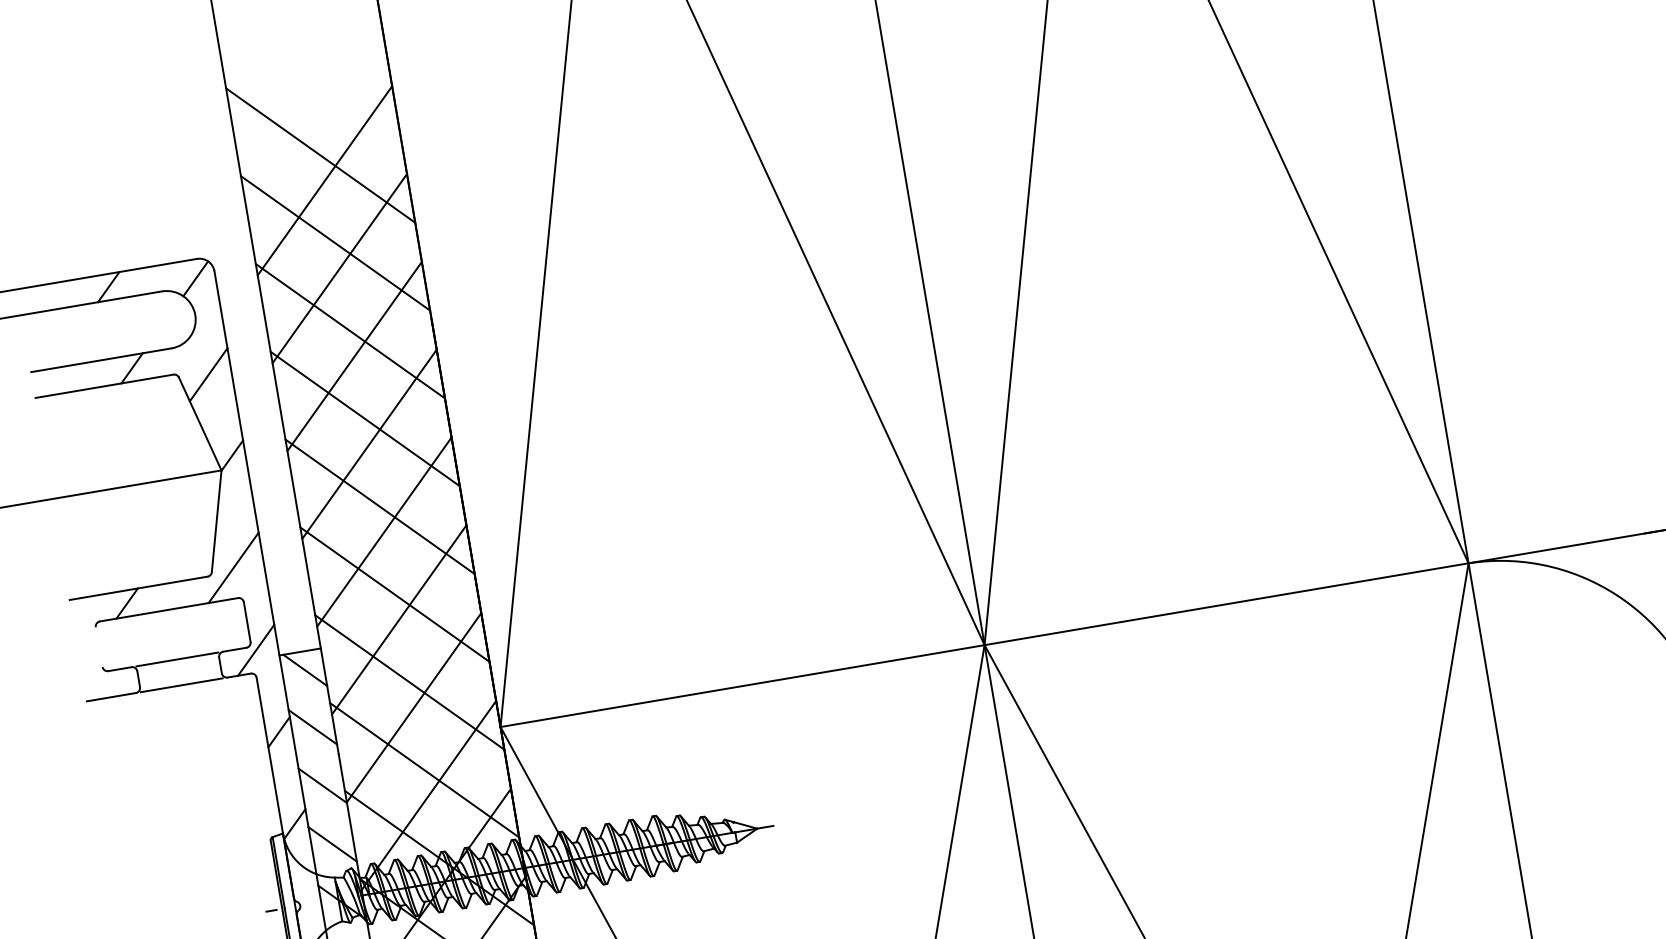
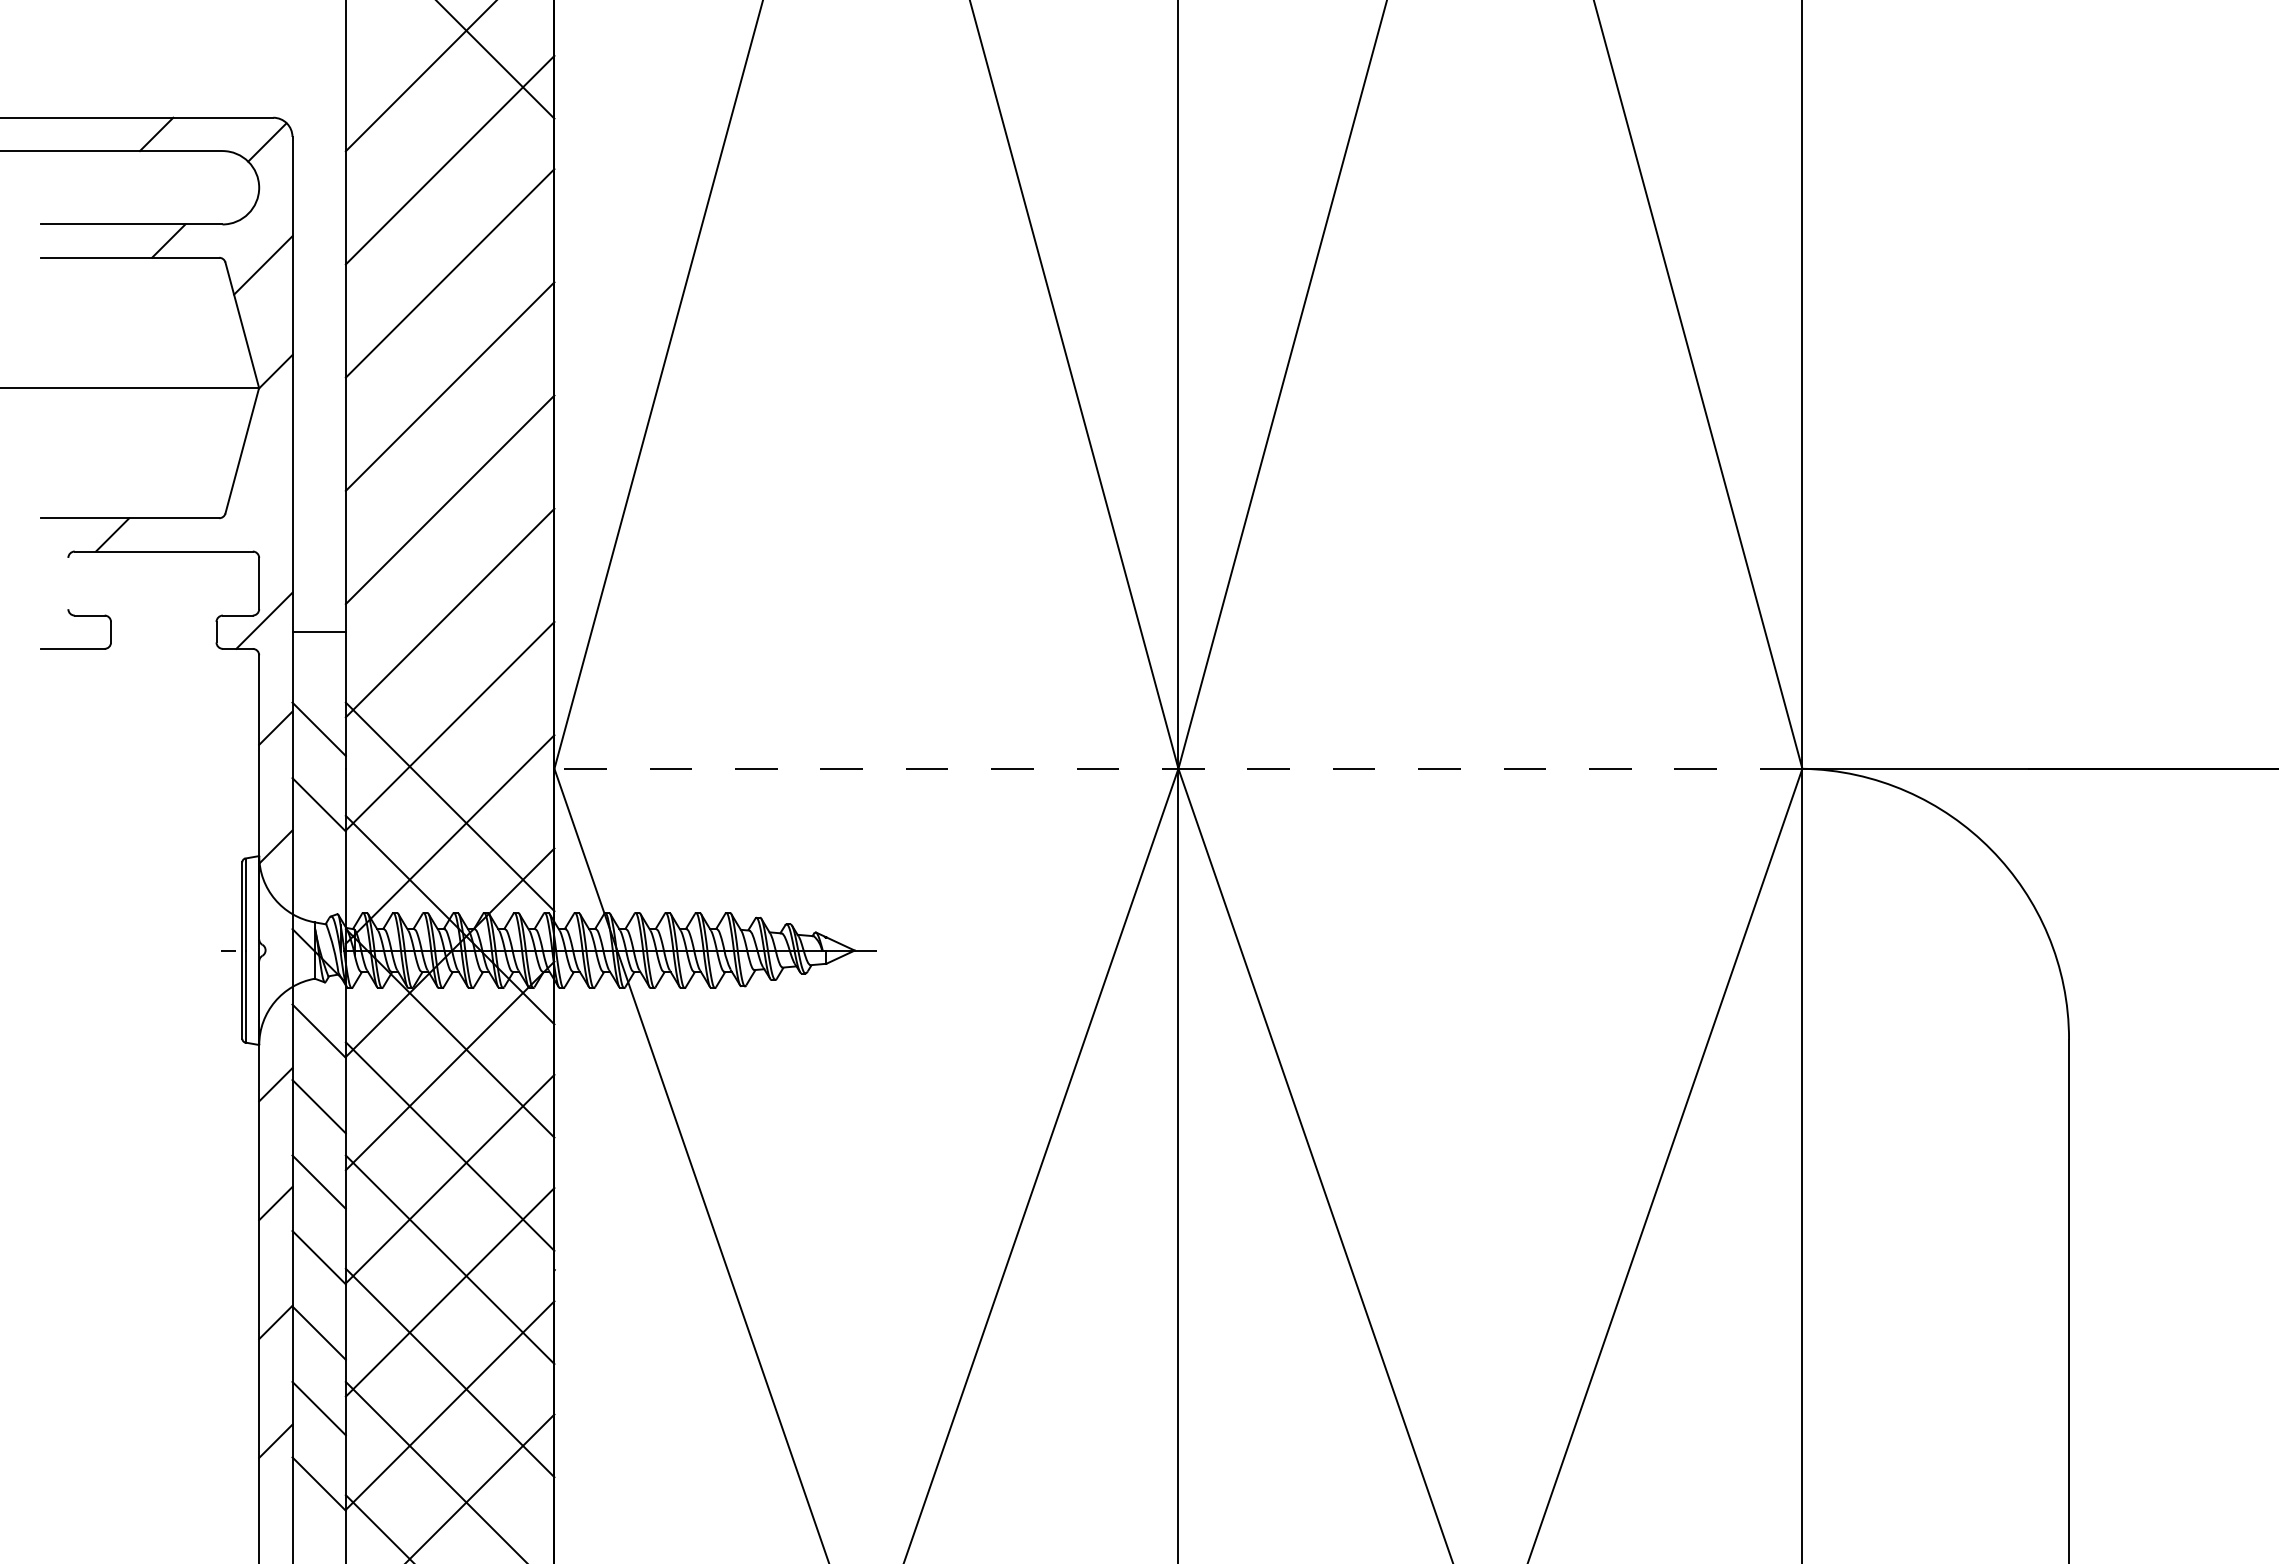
line: (335, 243) -> (449, 127), removed
line: (349, 331) -> (449, 240), removed
line: (364, 418) -> (449, 353), removed
line: (379, 506) -> (449, 466), removed
line: (233, 567) -> (253, 512), removed
line: (394, 594) -> (449, 580), removed
line: (984, 644) -> (1178, 768), solid -> dashed
line: (177, 659) -> (163, 615), removed
line: (305, 670) -> (321, 656), removed
line: (409, 682) -> (449, 693), removed
line: (181, 685) -> (163, 648), removed
line: (332, 843) -> (318, 879), removed

